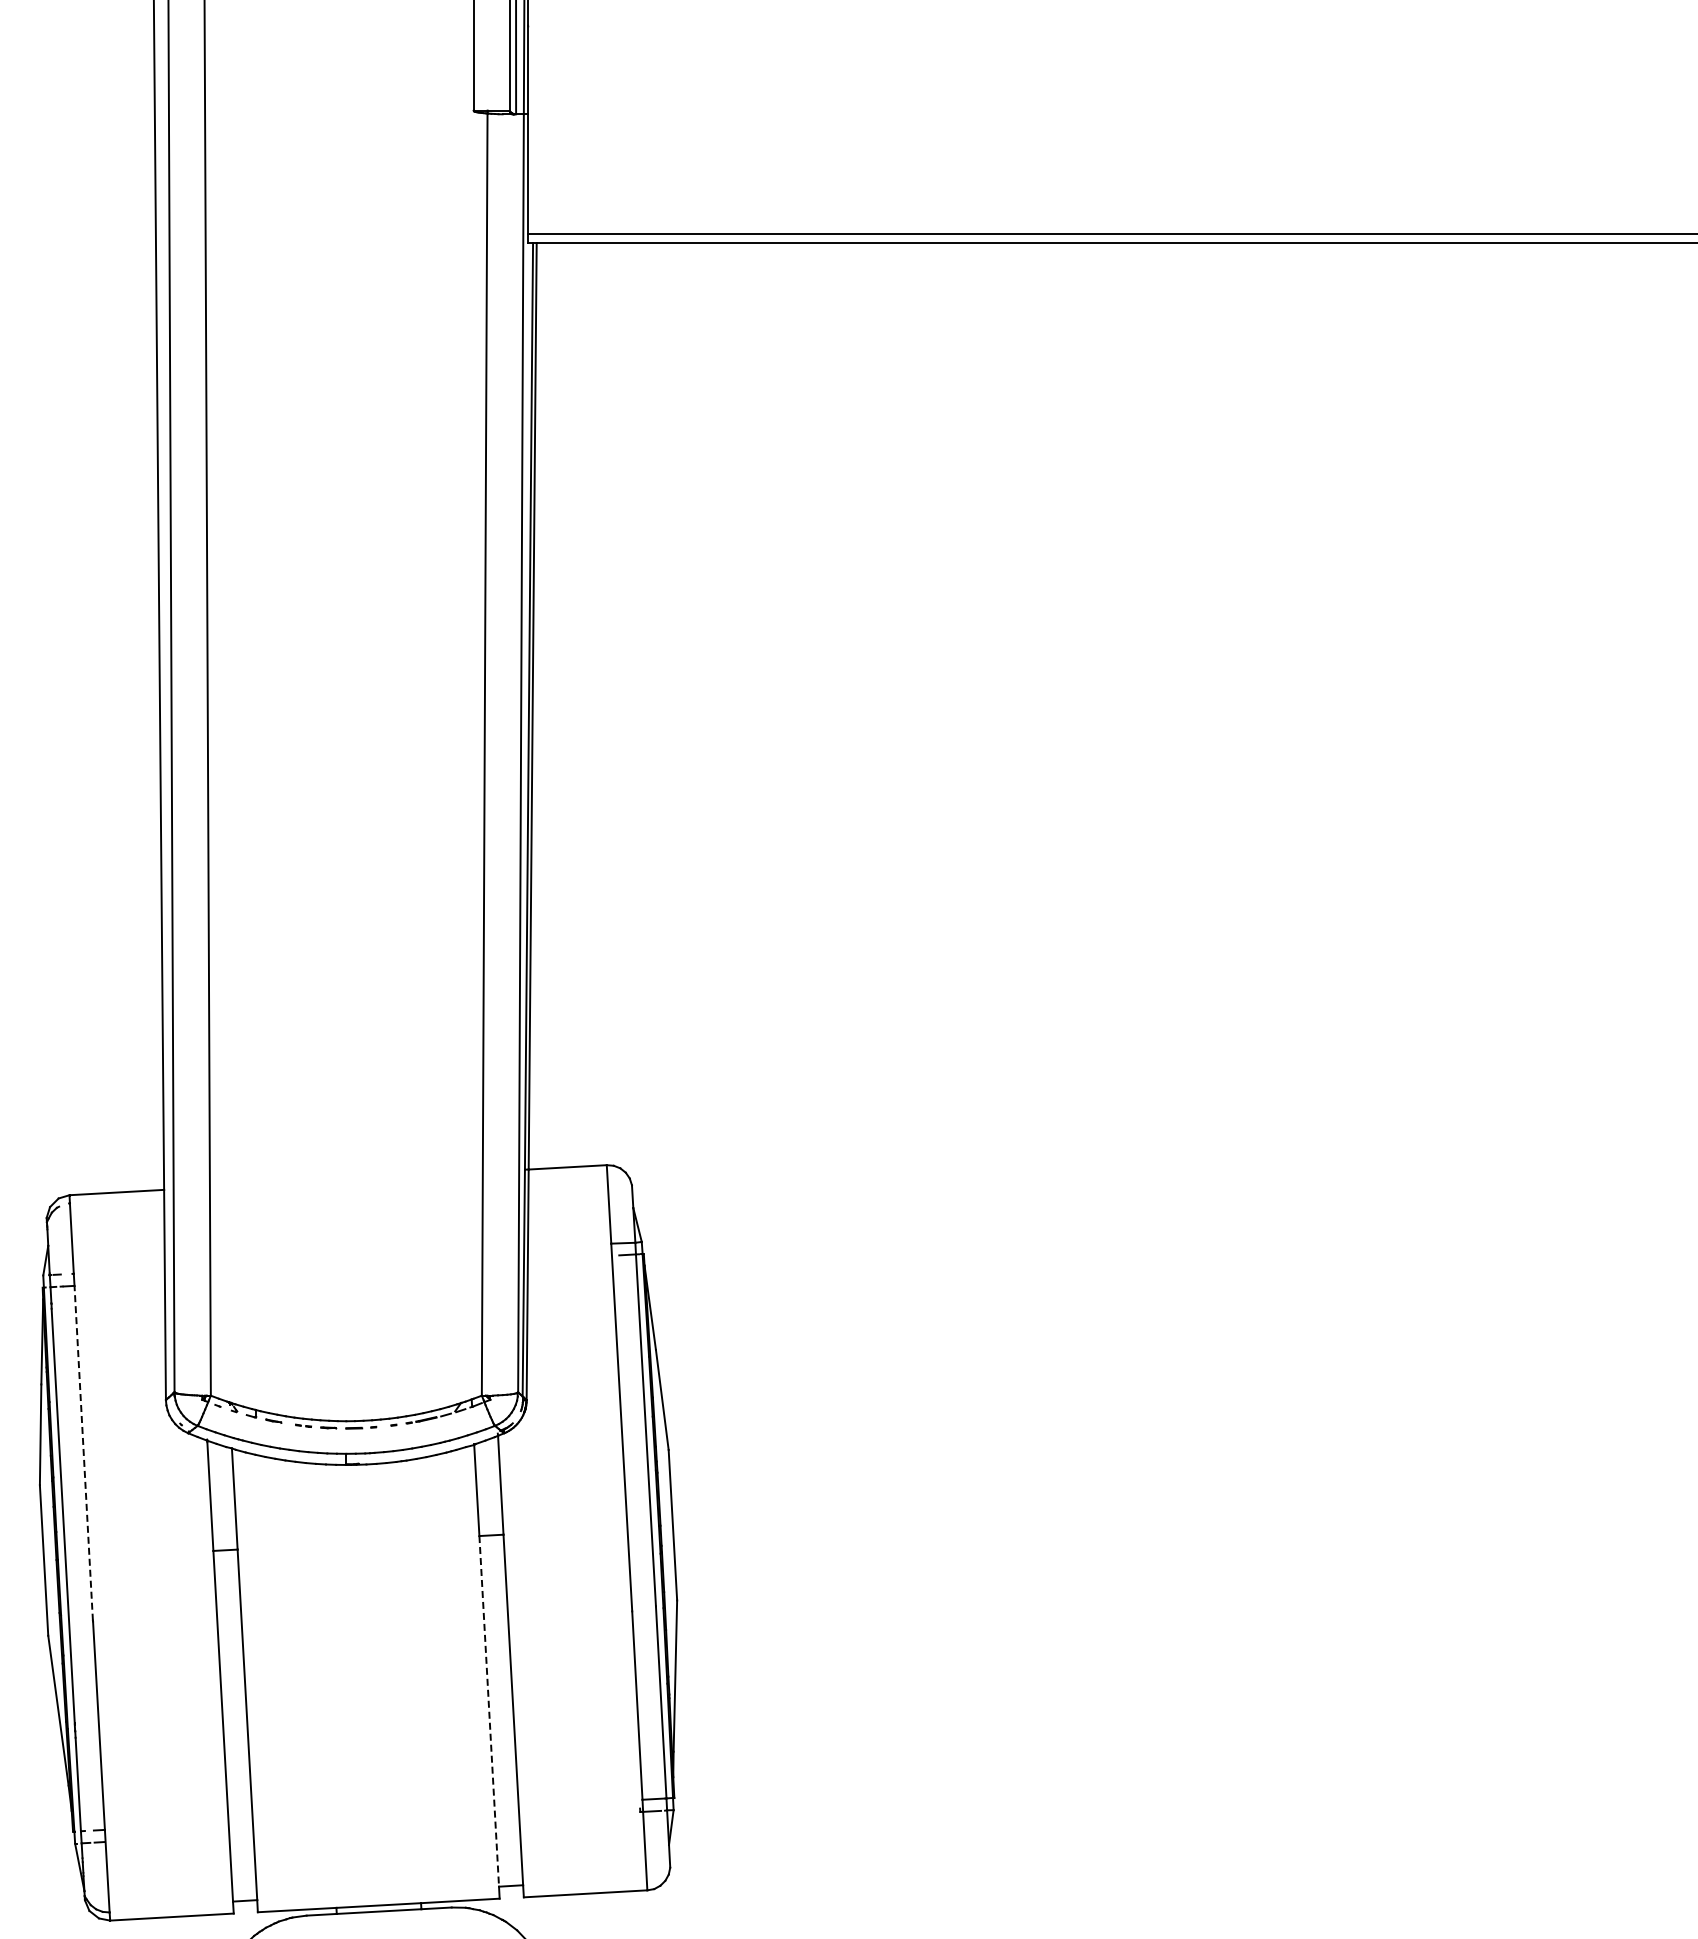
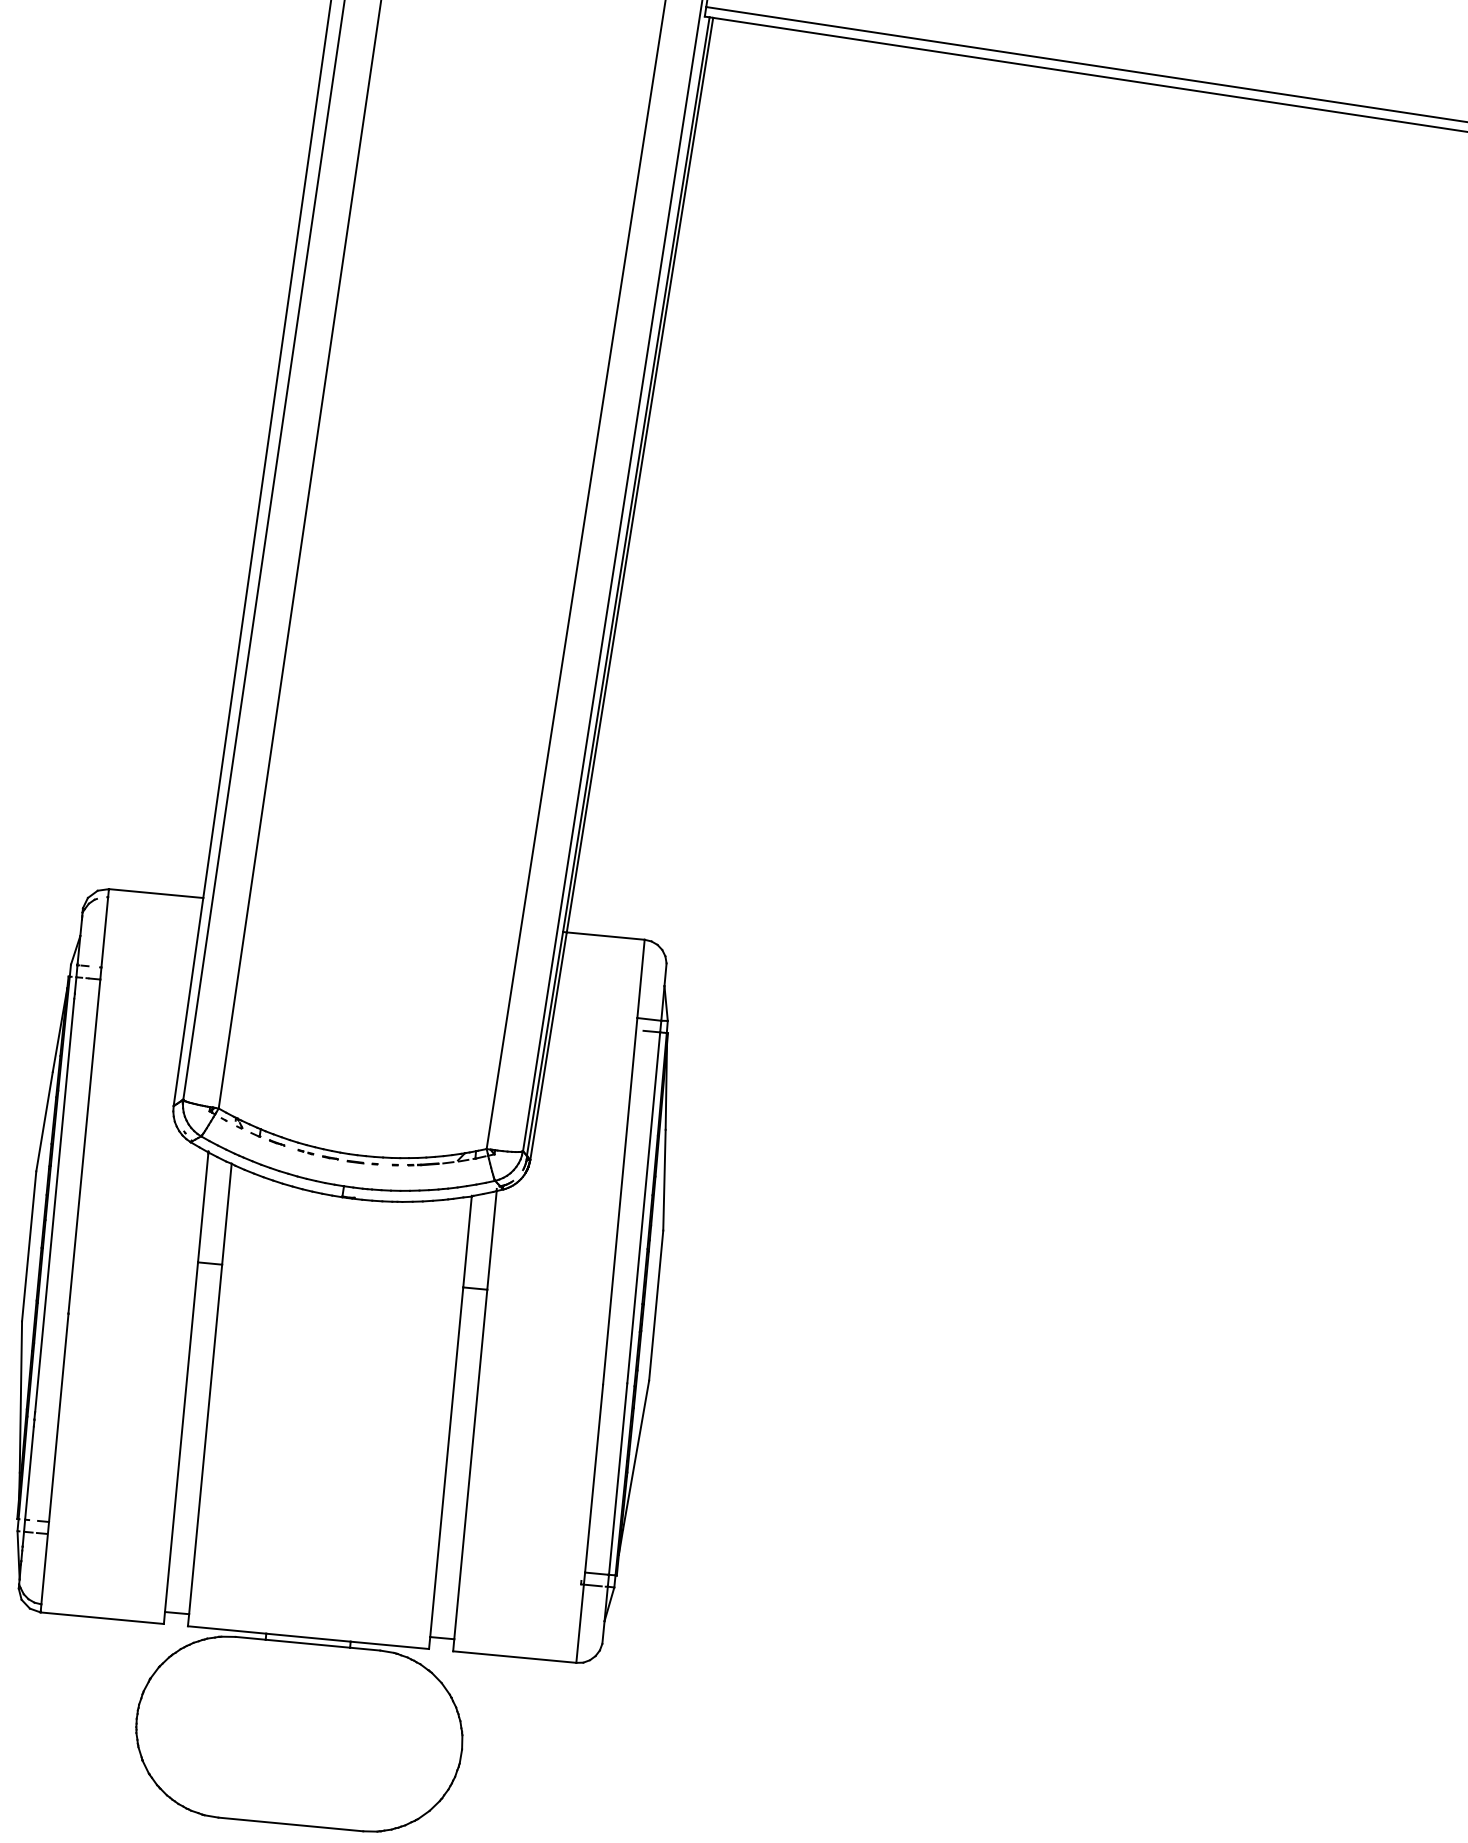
line: (83, 1453) -> (84, 1146), dashed -> solid
line: (489, 1711) -> (447, 1462), dashed -> solid

